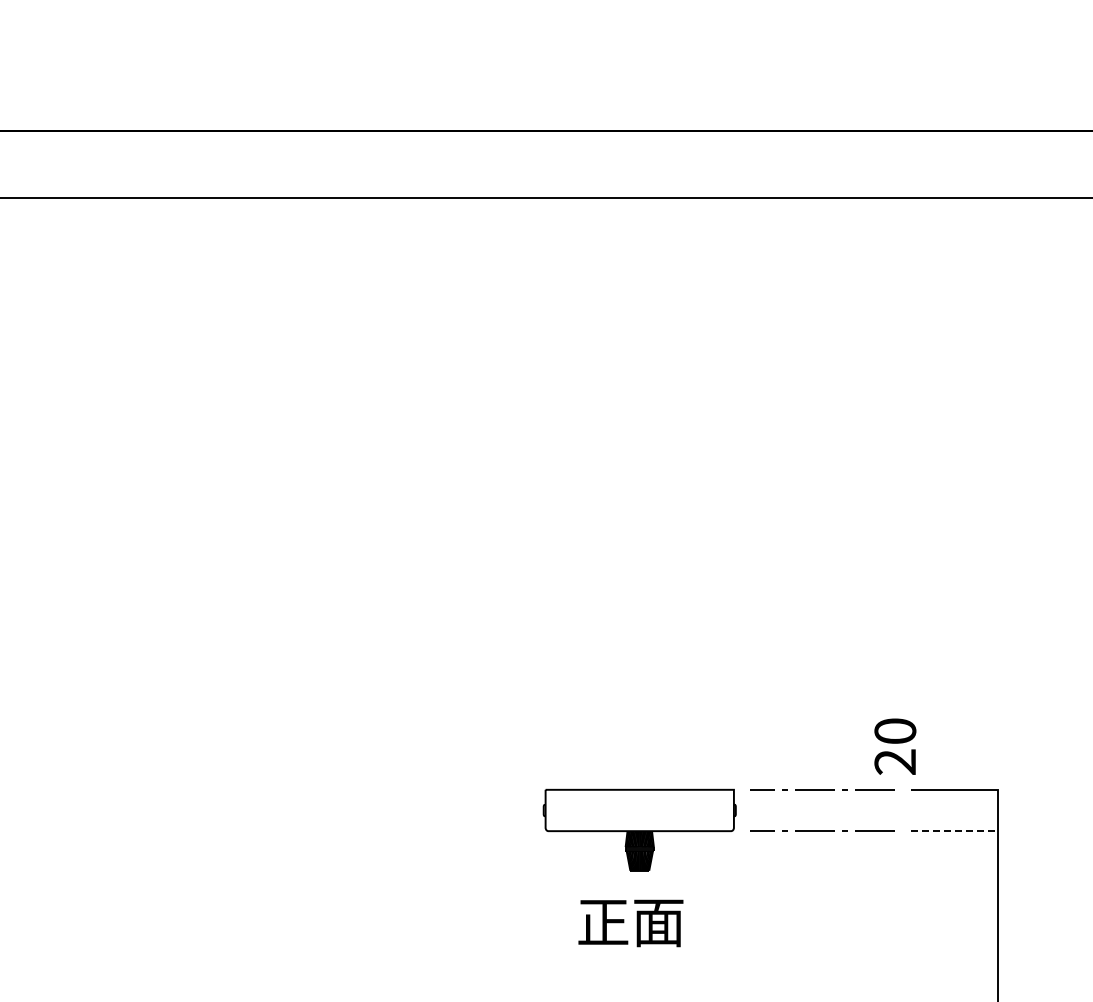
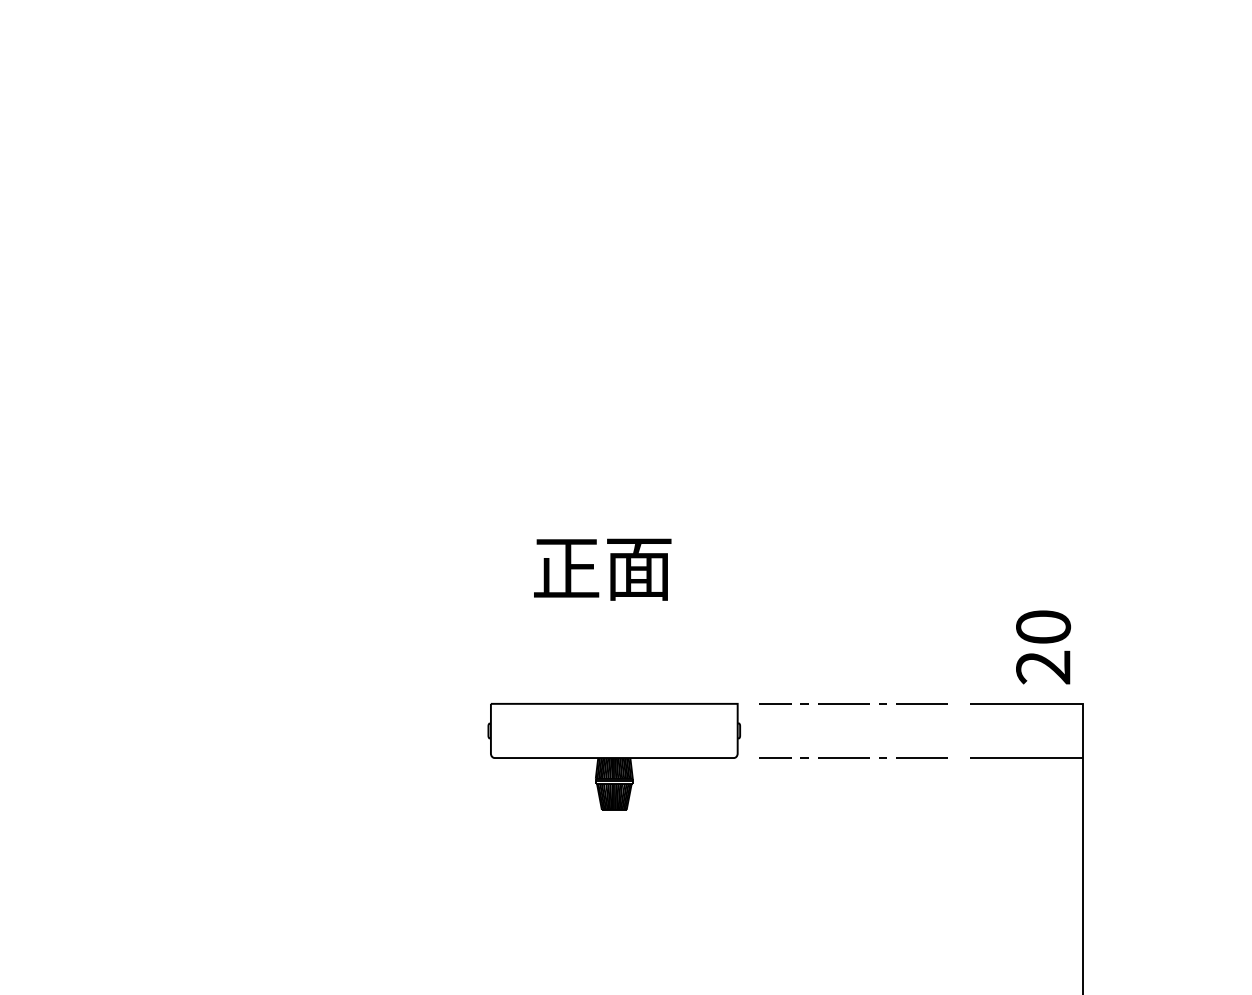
text: (895, 746) -> (1043, 647), moved
line: (955, 831) -> (1027, 758), dashed -> solid
text: (630, 923) -> (602, 569), moved

